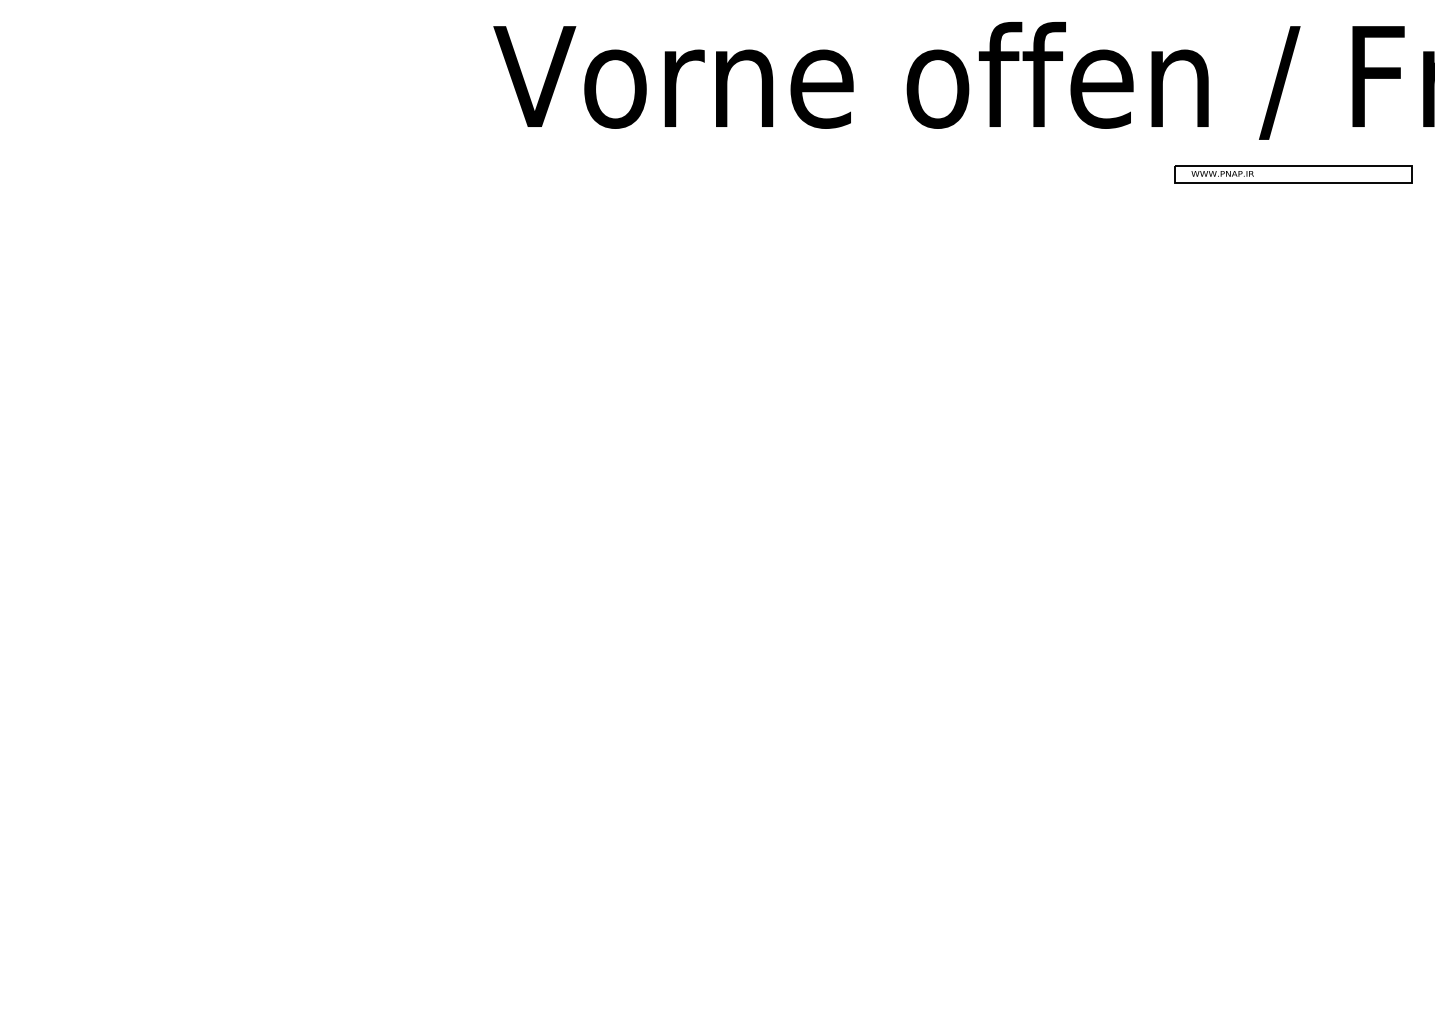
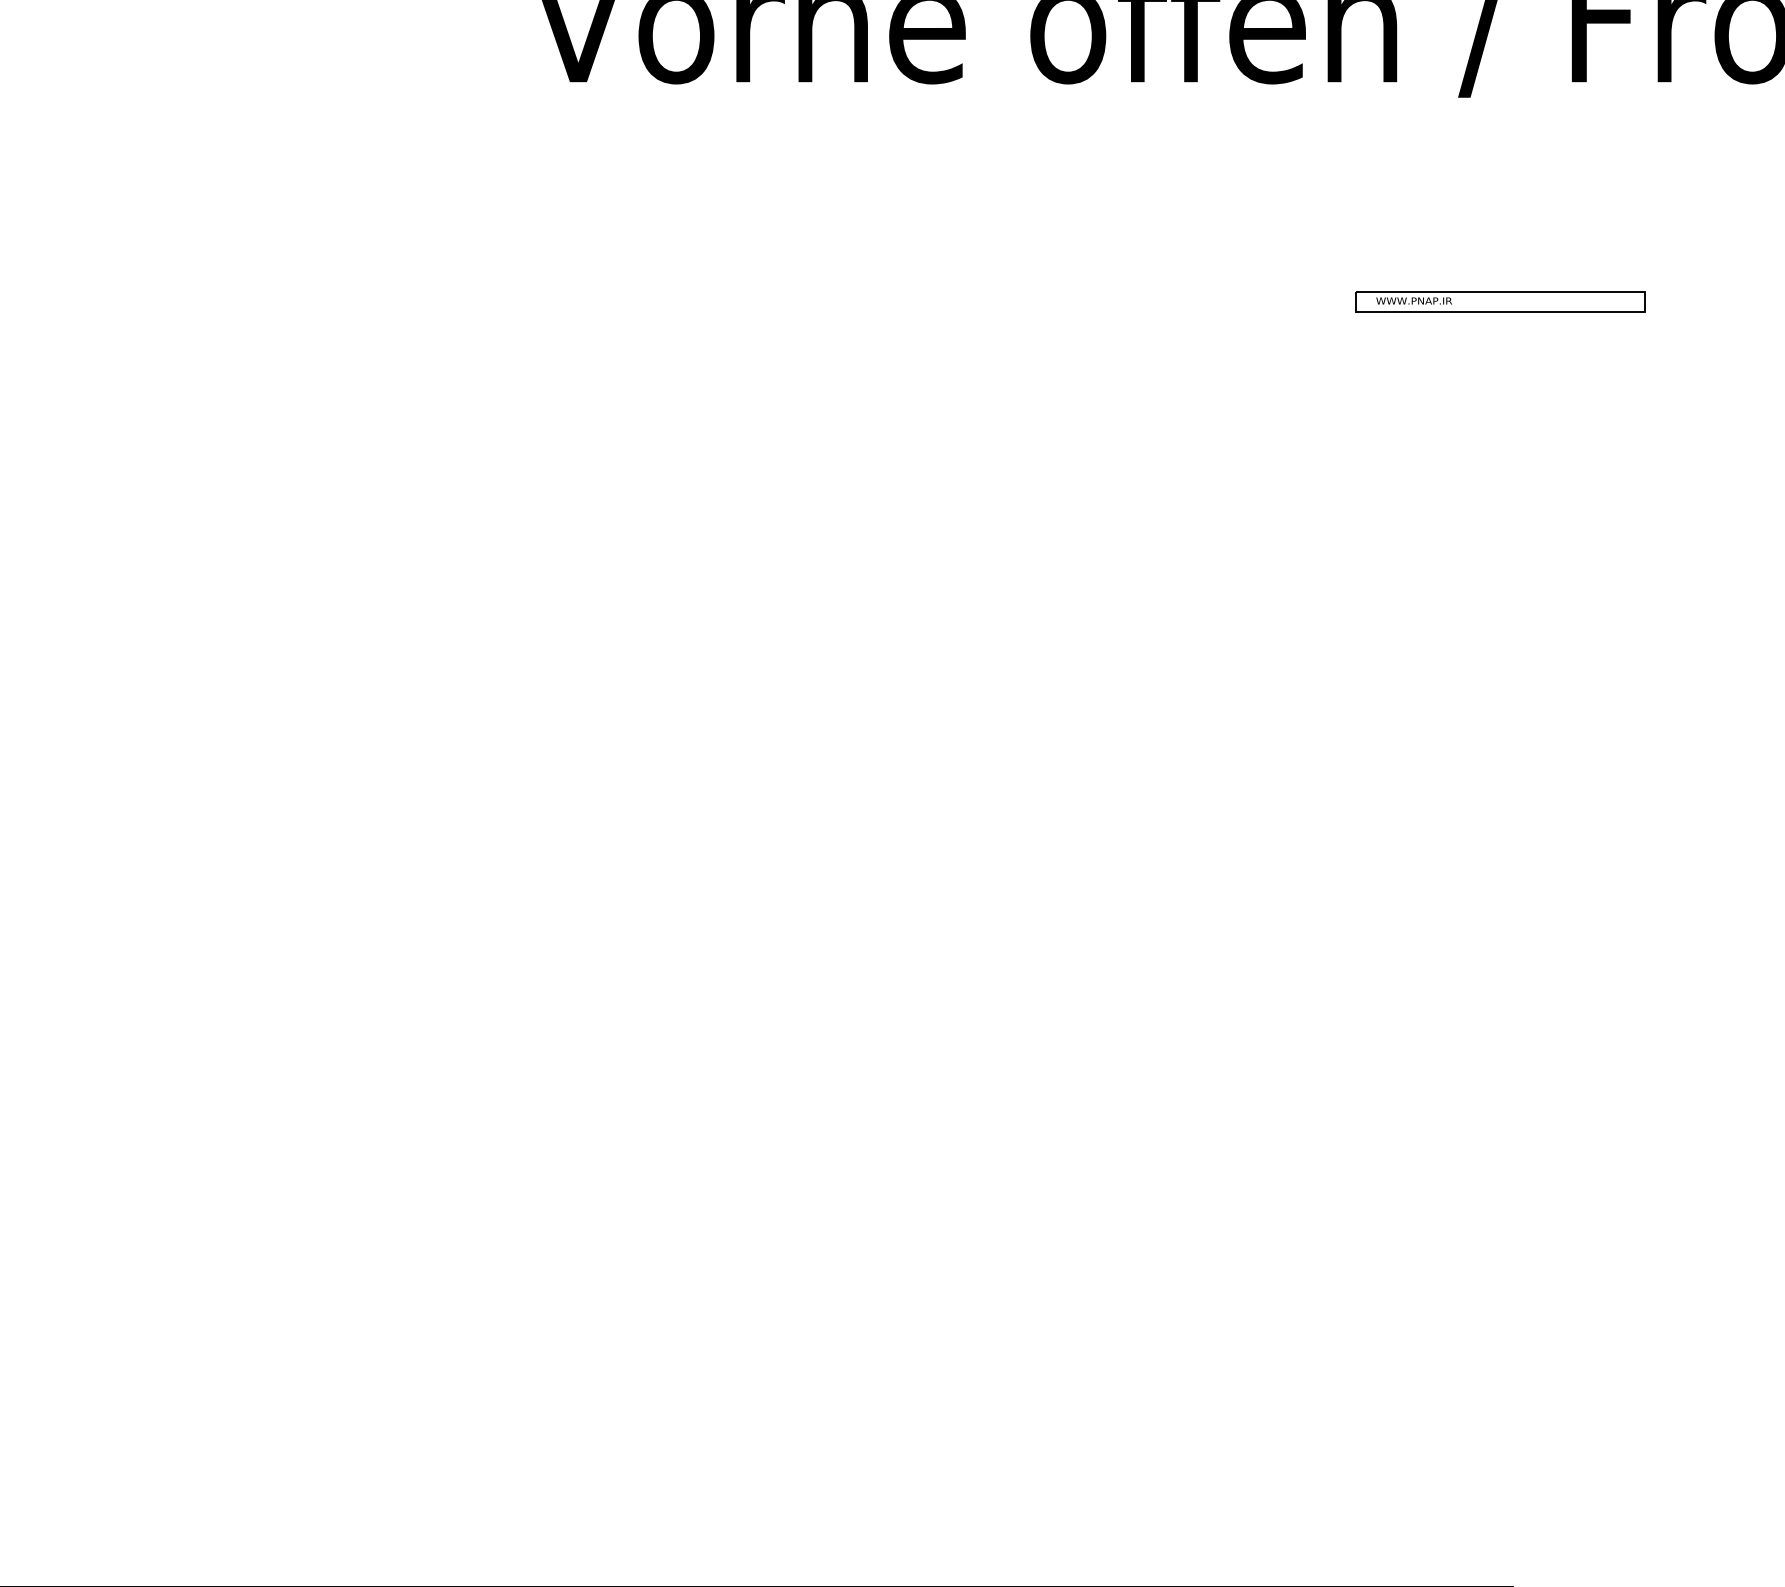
part: (1293, 174) -> (1500, 301), moved

